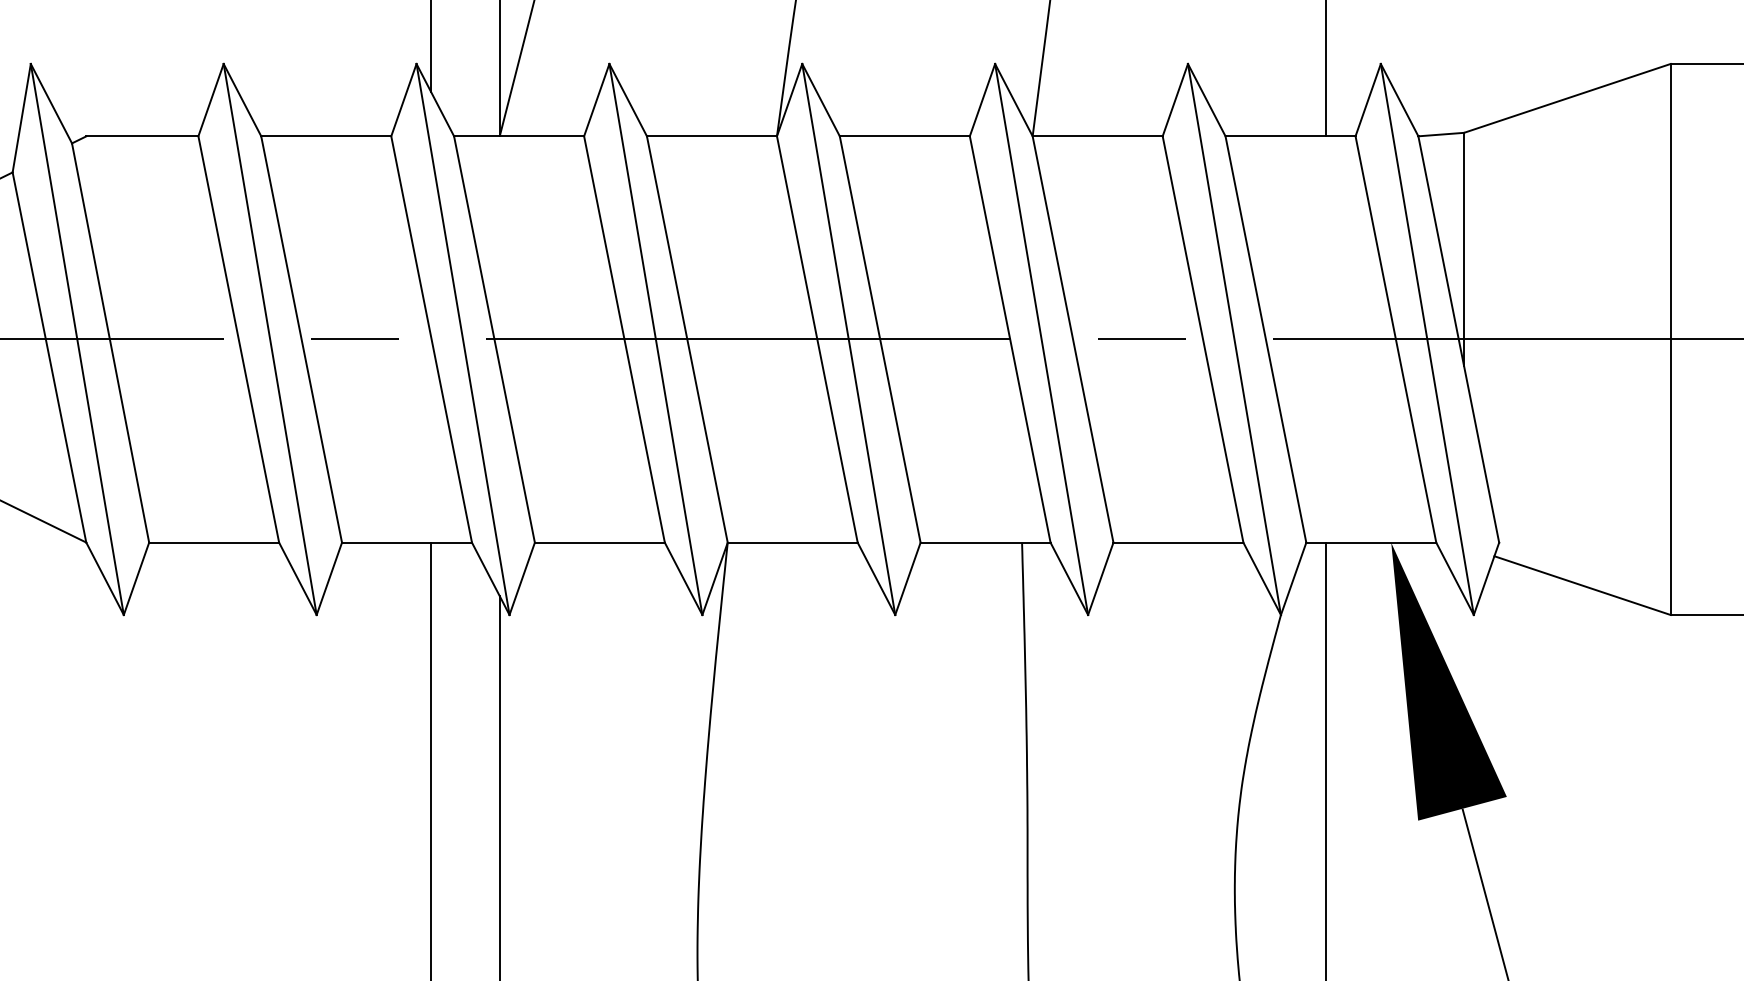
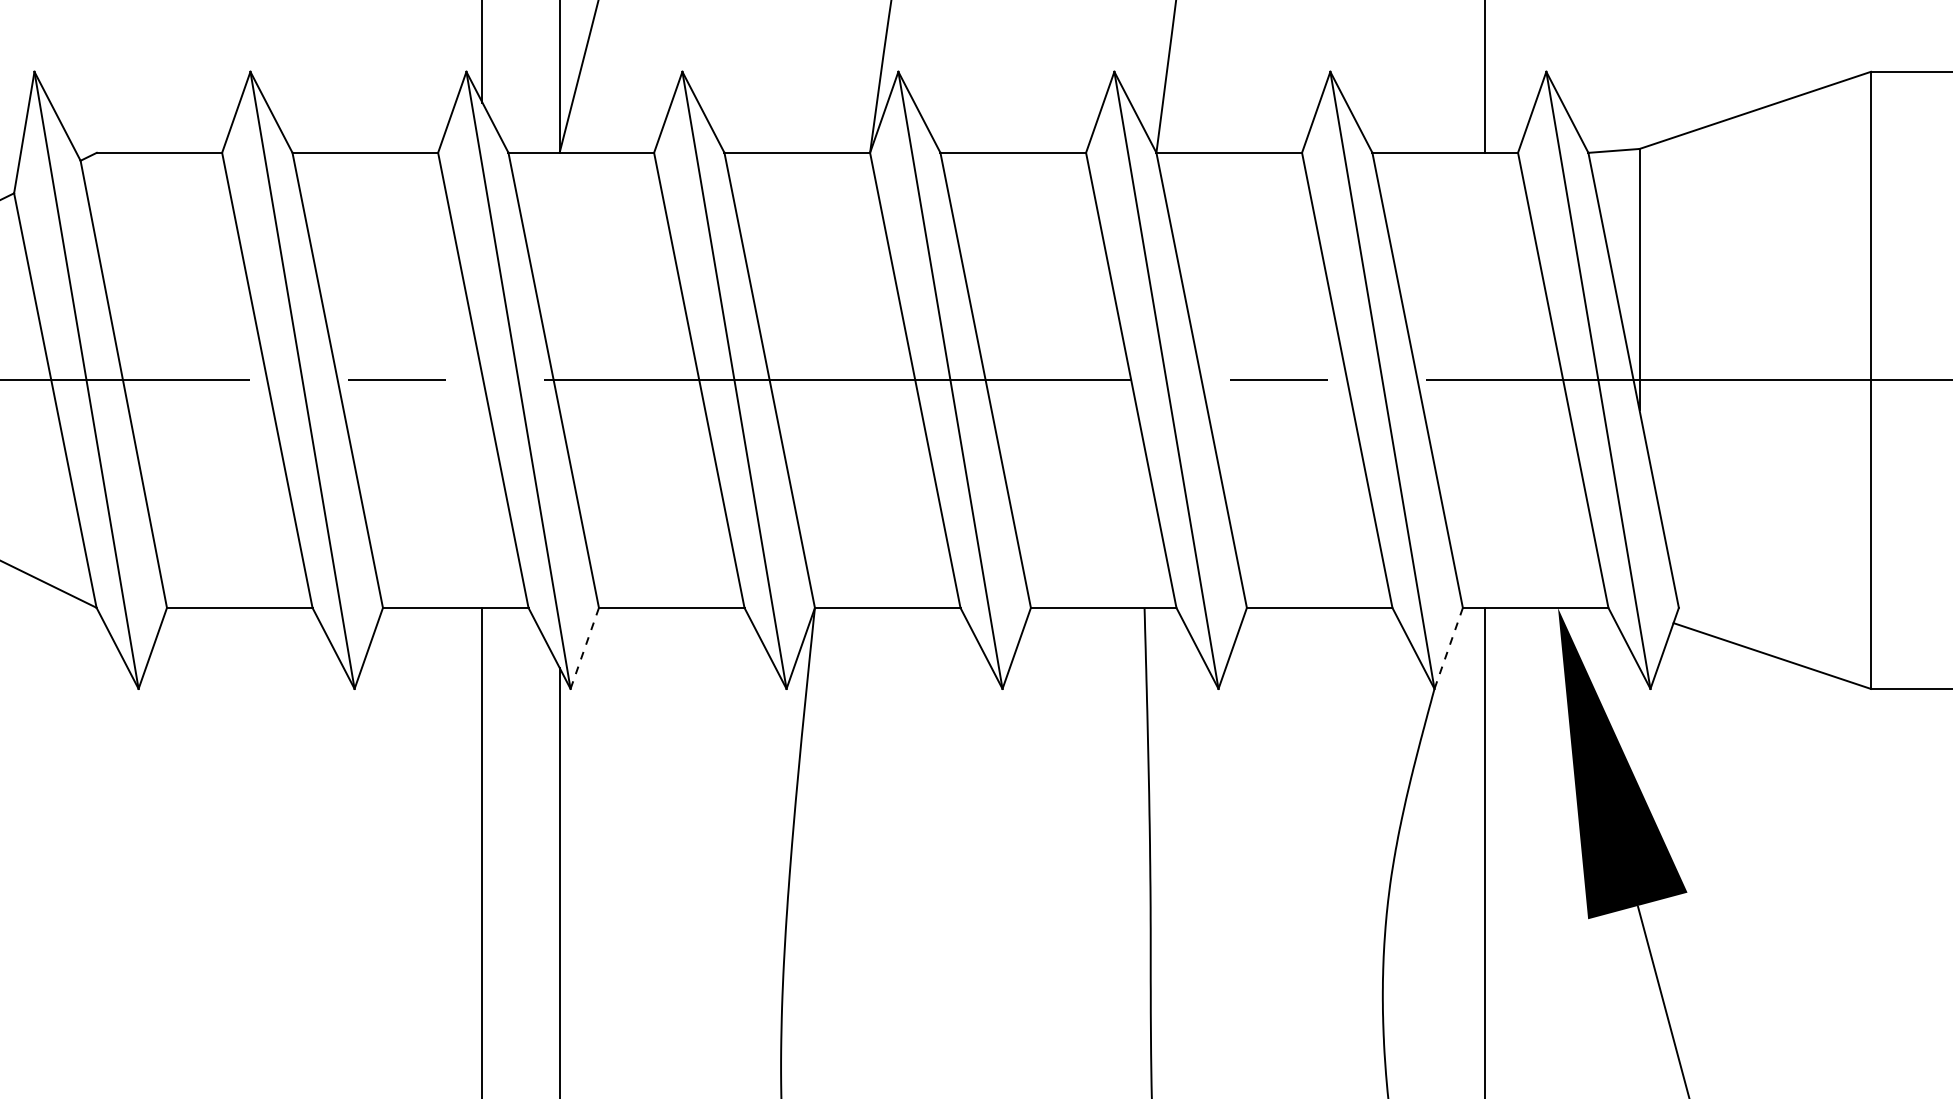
line: (522, 579) -> (585, 649), solid -> dashed
line: (1293, 579) -> (1448, 649), solid -> dashed

